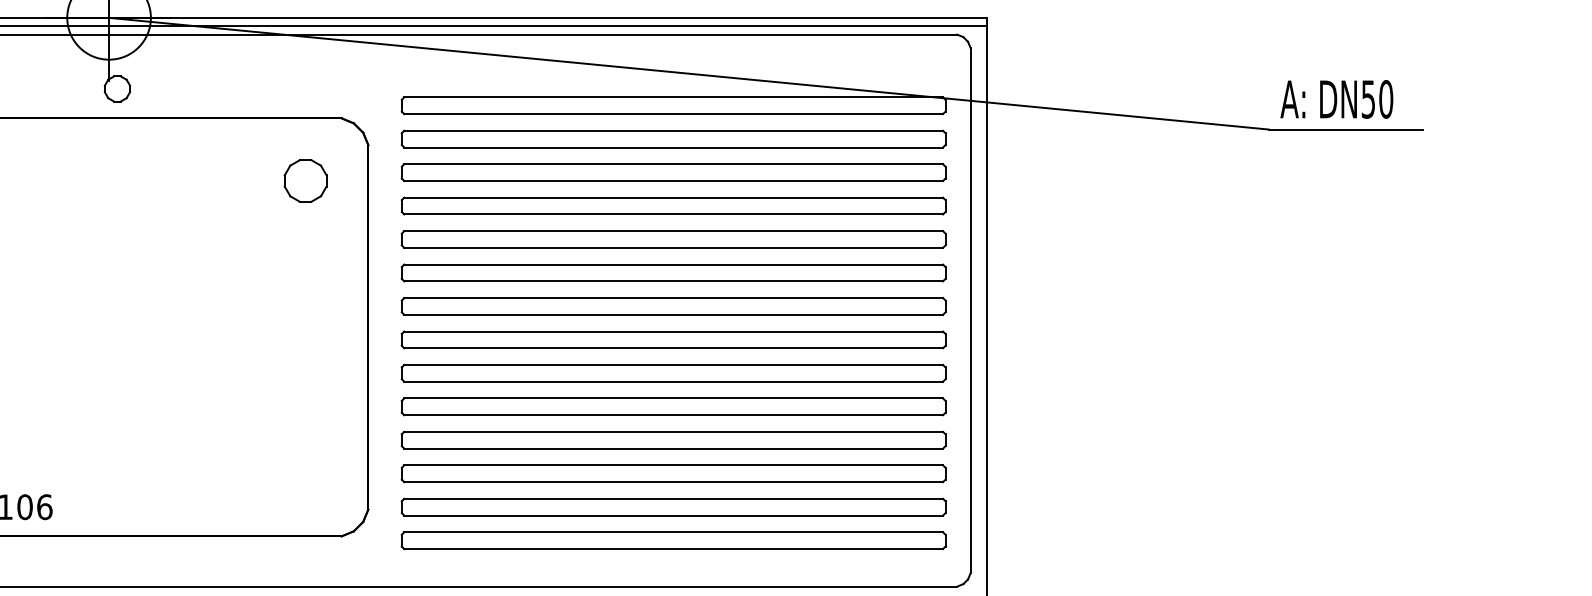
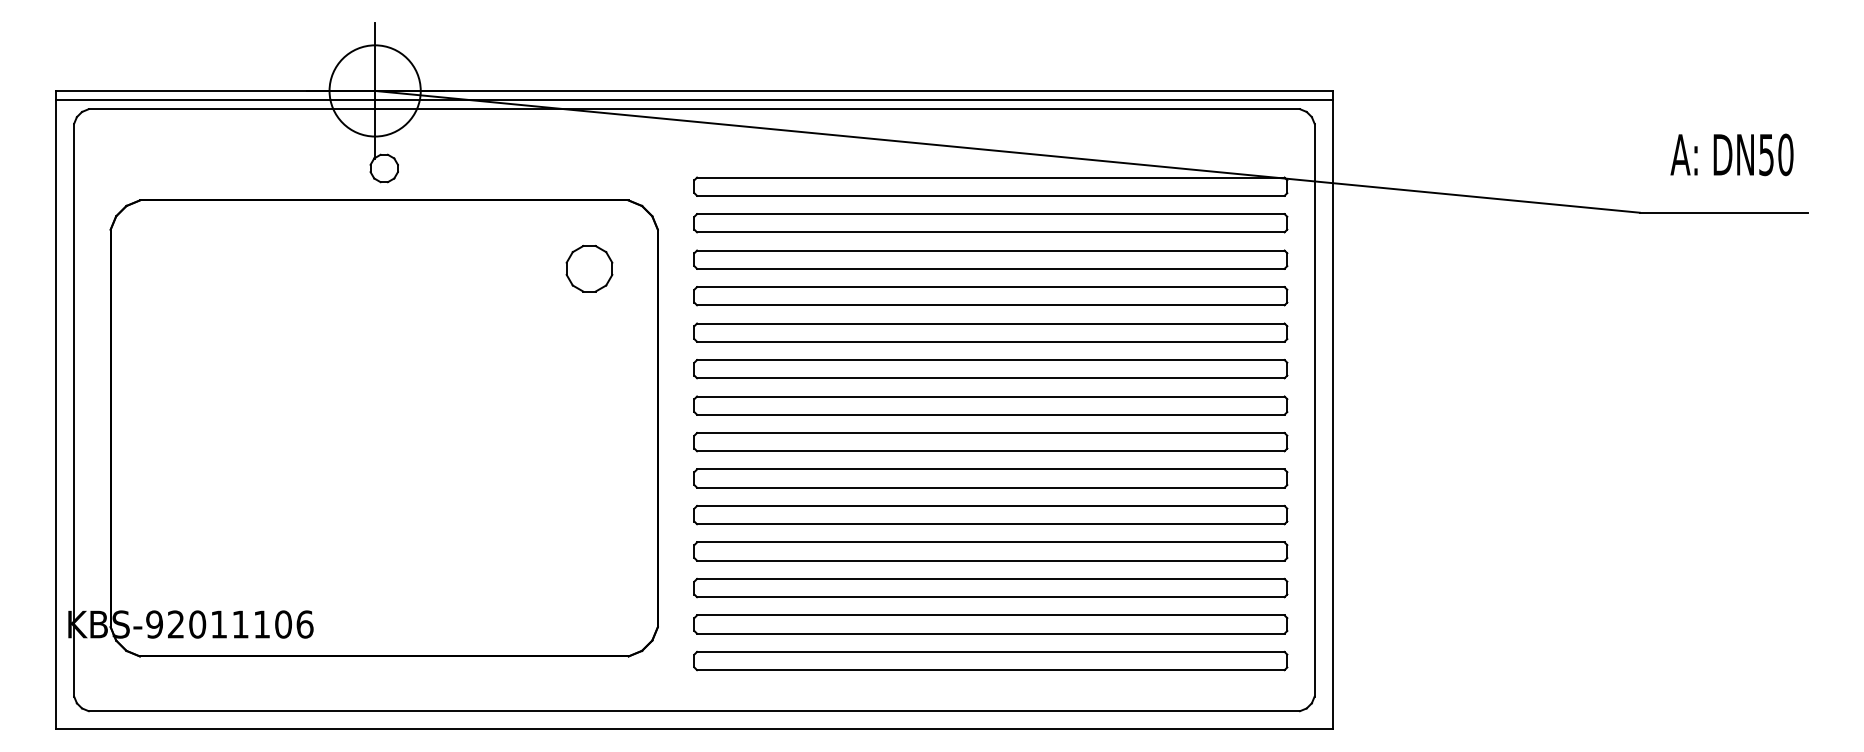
text: (1336, 99) -> (1731, 154), moved

